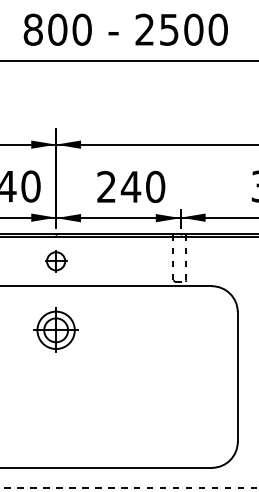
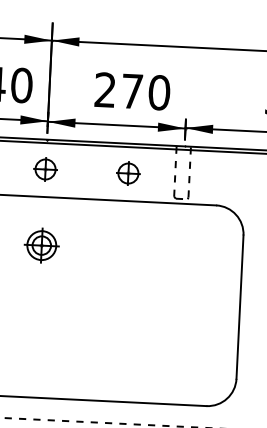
text: (130, 186) -> (131, 90), 240 -> 270
part: (131, 261) -> (128, 173), added
part: (55, 329) -> (41, 244), size x0.7

